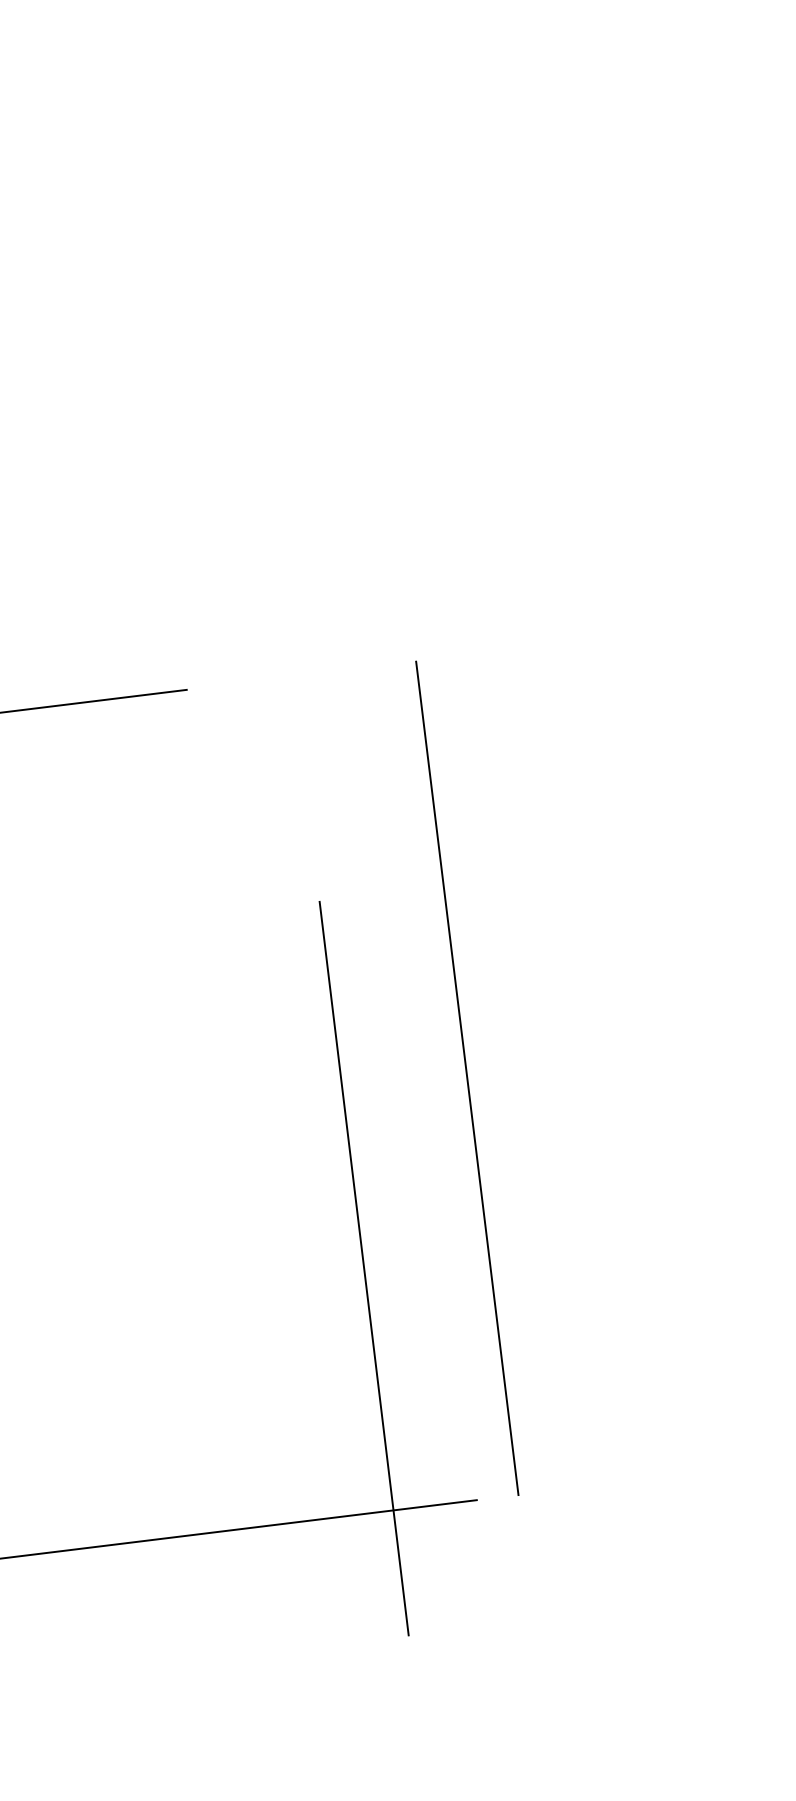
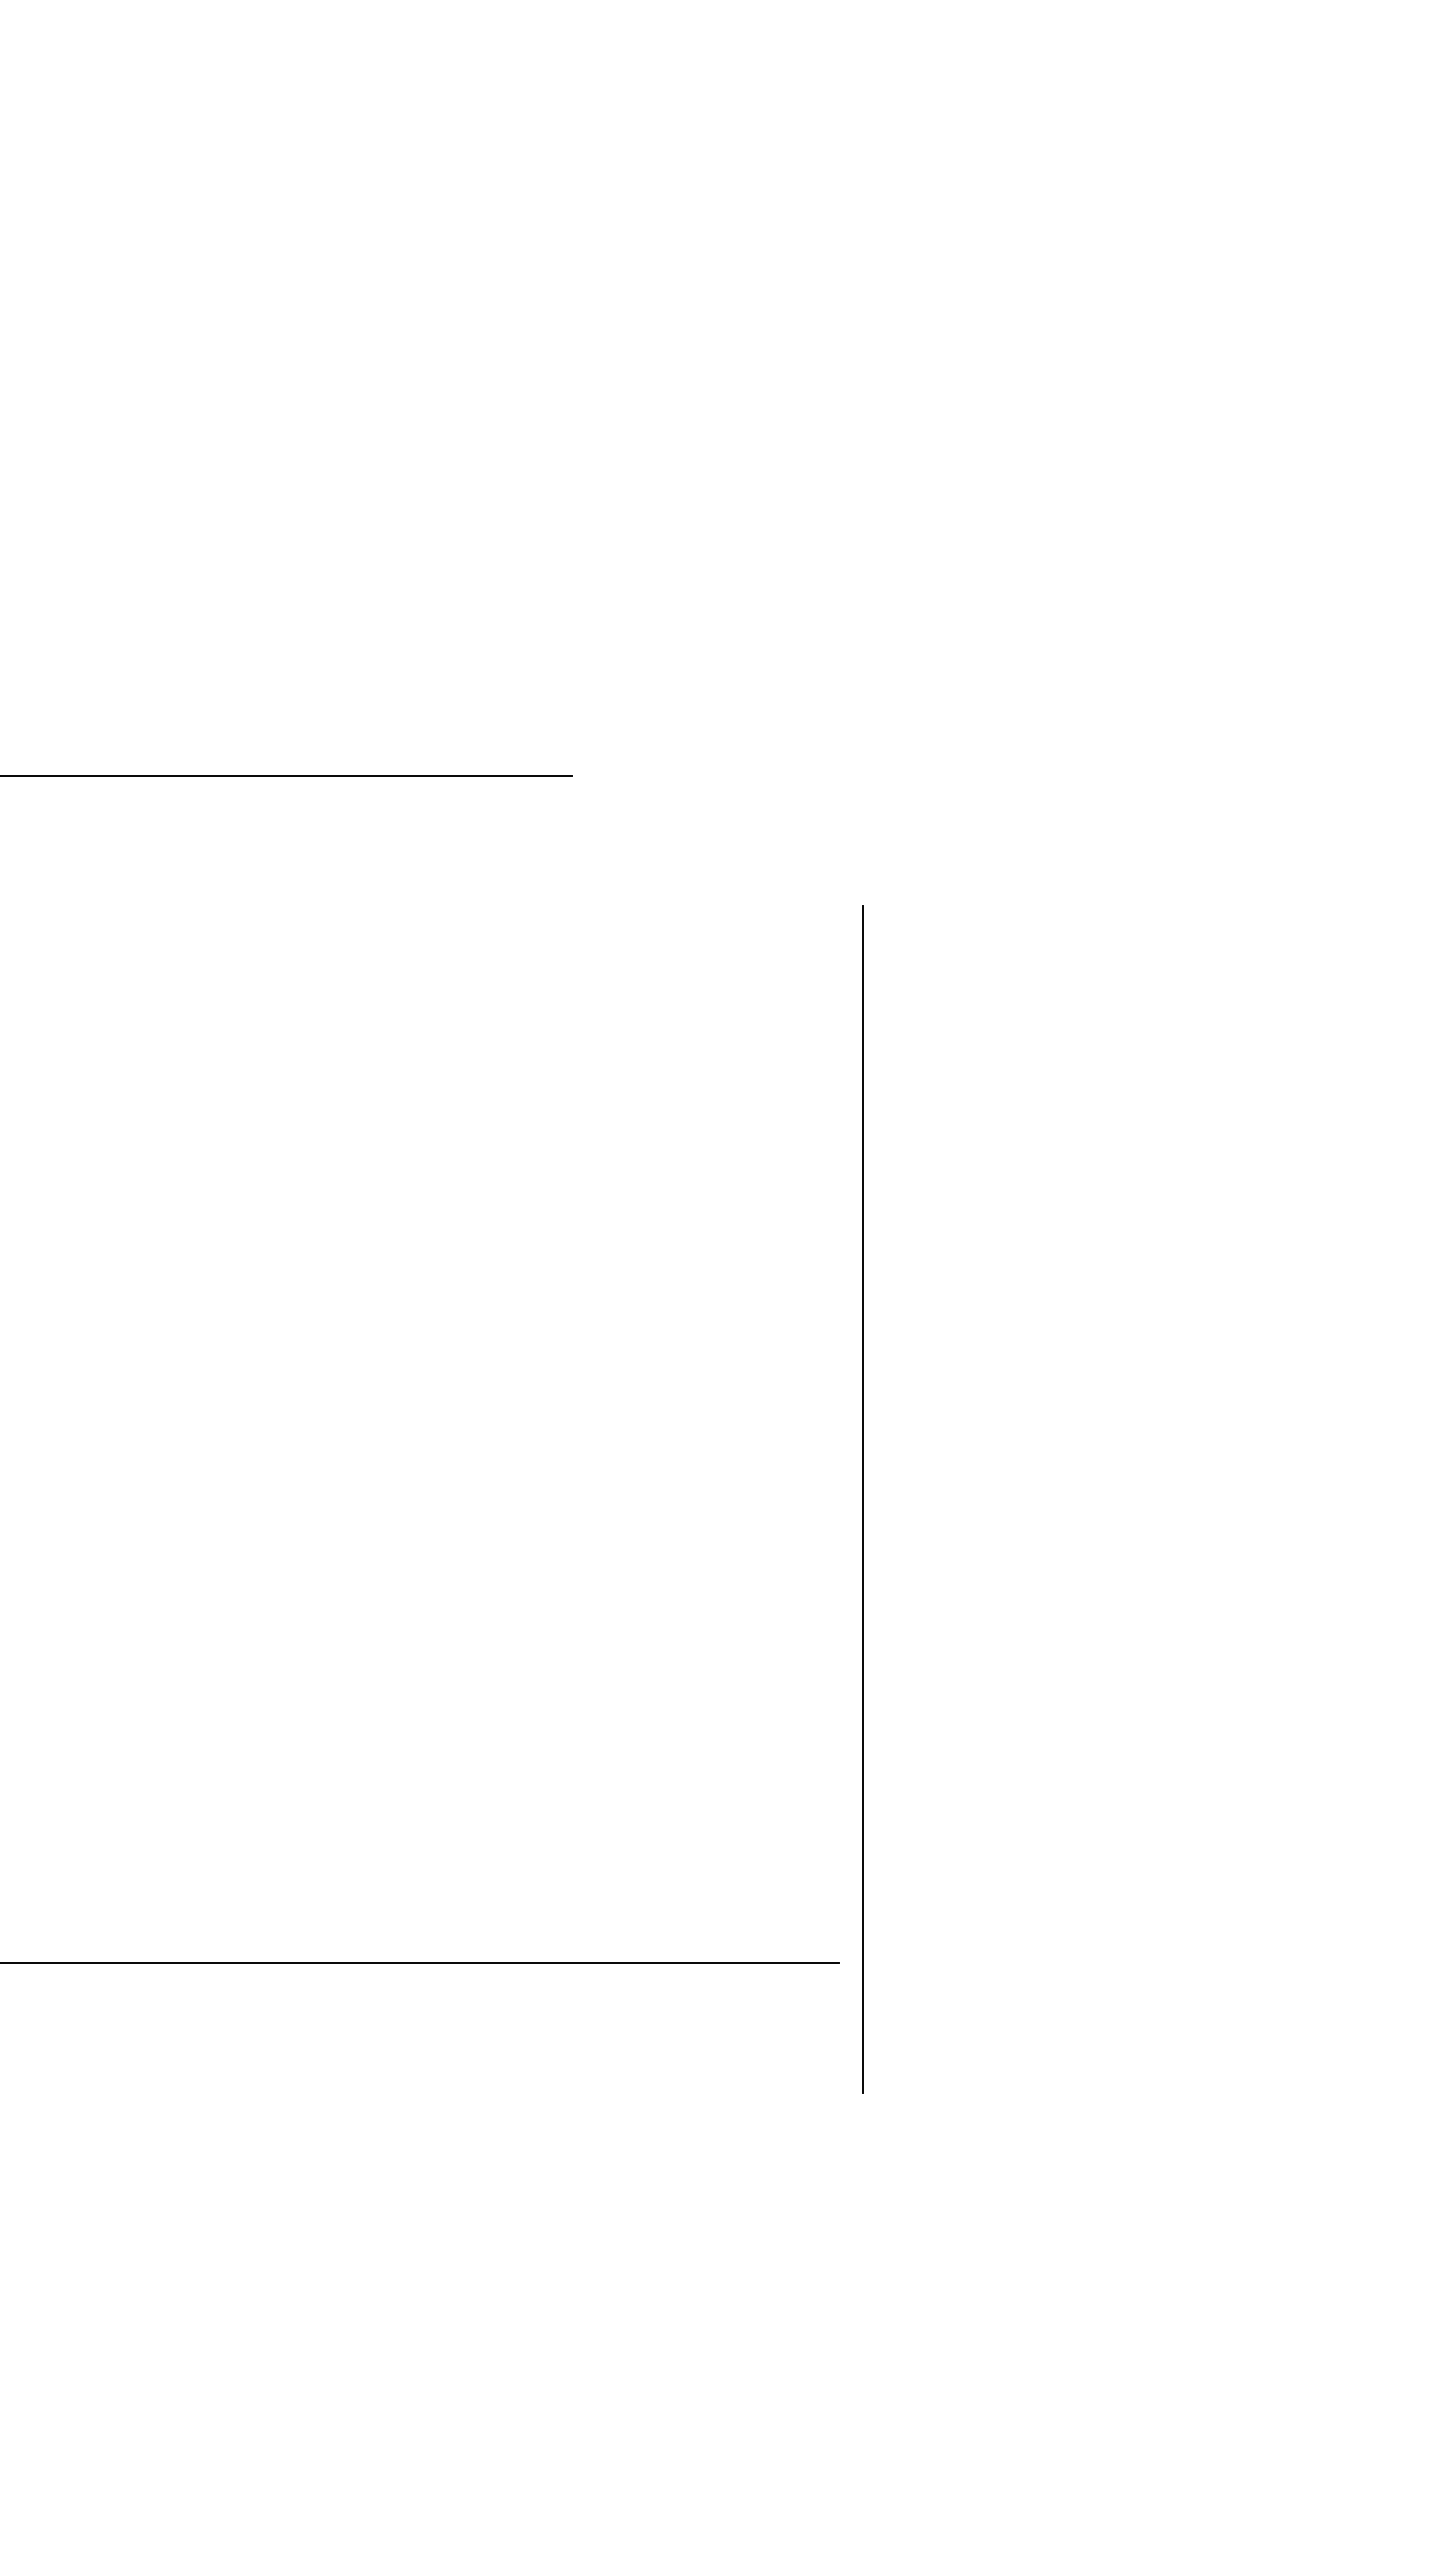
line: (466, 1078) -> (862, 1499), moved
line: (363, 1268) -> (720, 1618), removed

